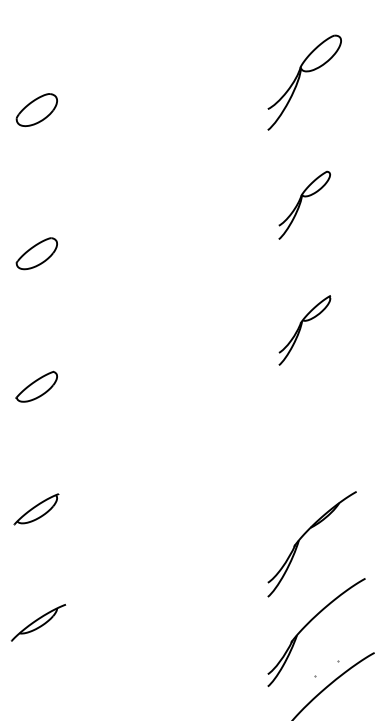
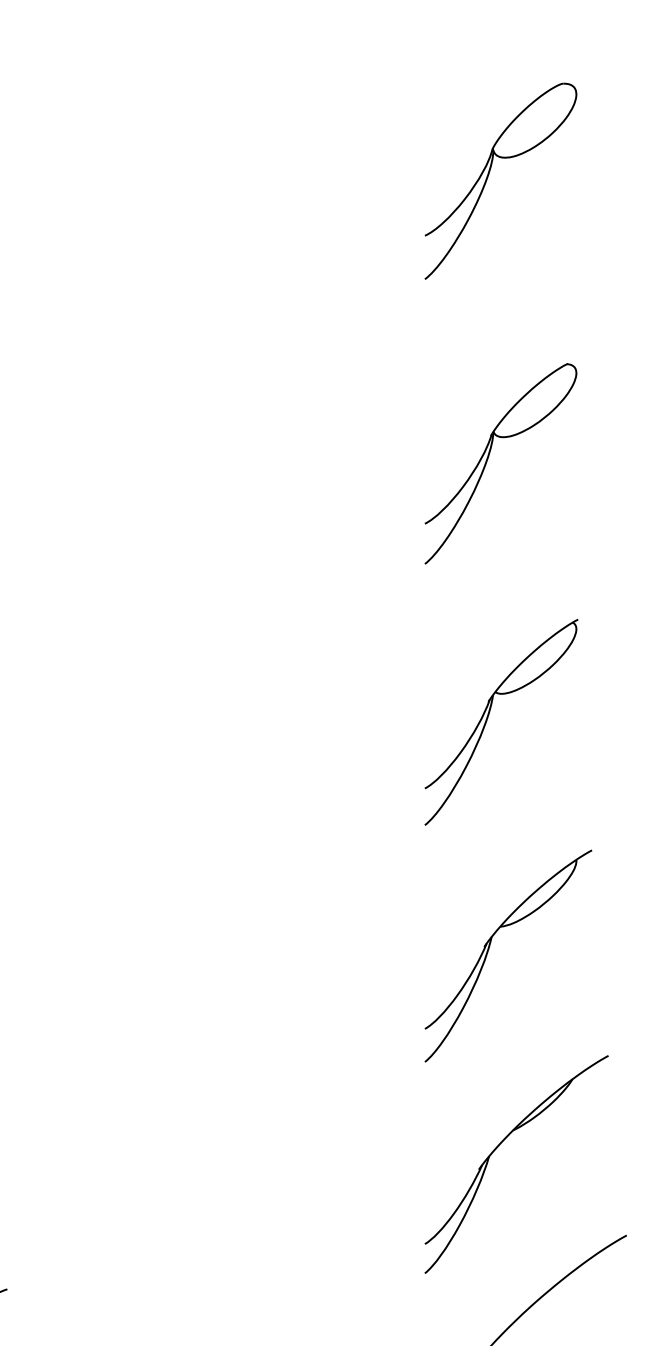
part: (304, 82) -> (500, 180), moved
part: (304, 205) -> (500, 463), size x1.43
part: (304, 330) -> (500, 722), size x1.43
part: (299, 440) -> (490, 949), added

